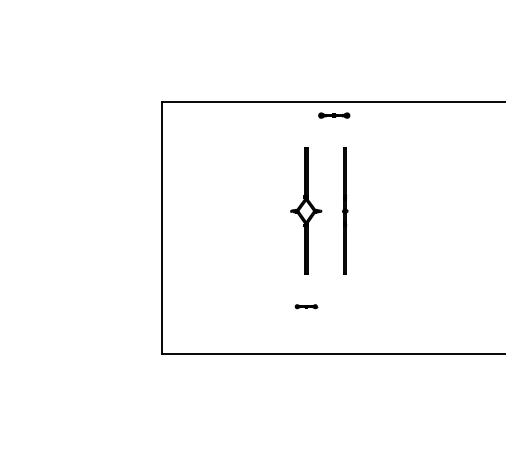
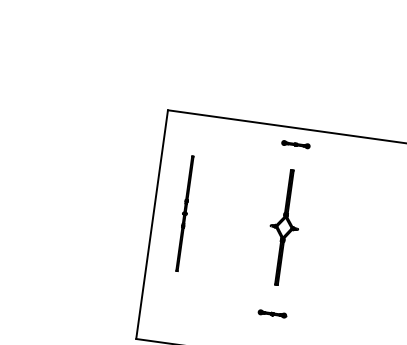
part: (334, 115) -> (296, 144), moved
part: (345, 210) -> (185, 213), moved
part: (306, 306) -> (272, 313), size x1.43

